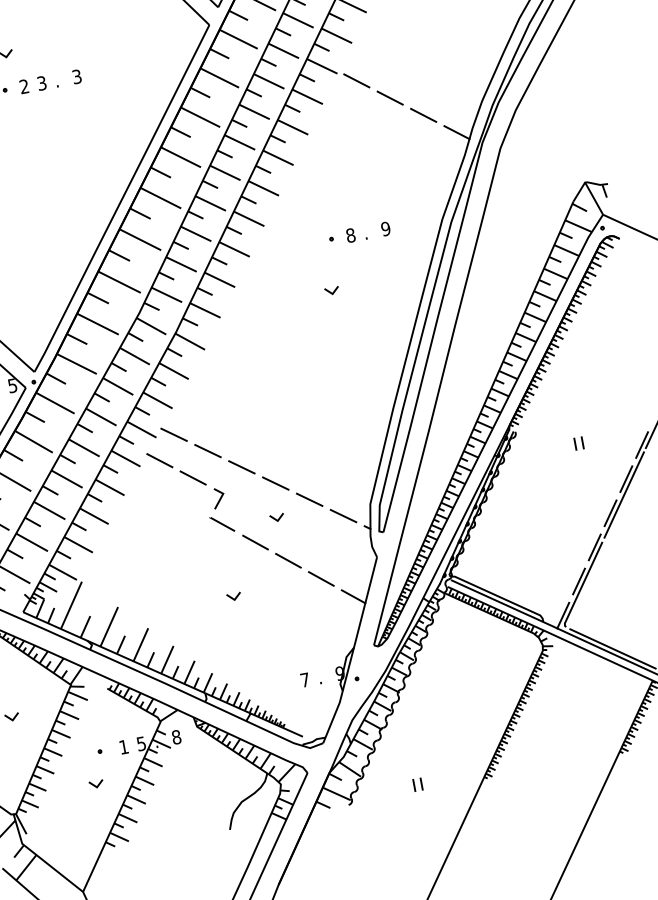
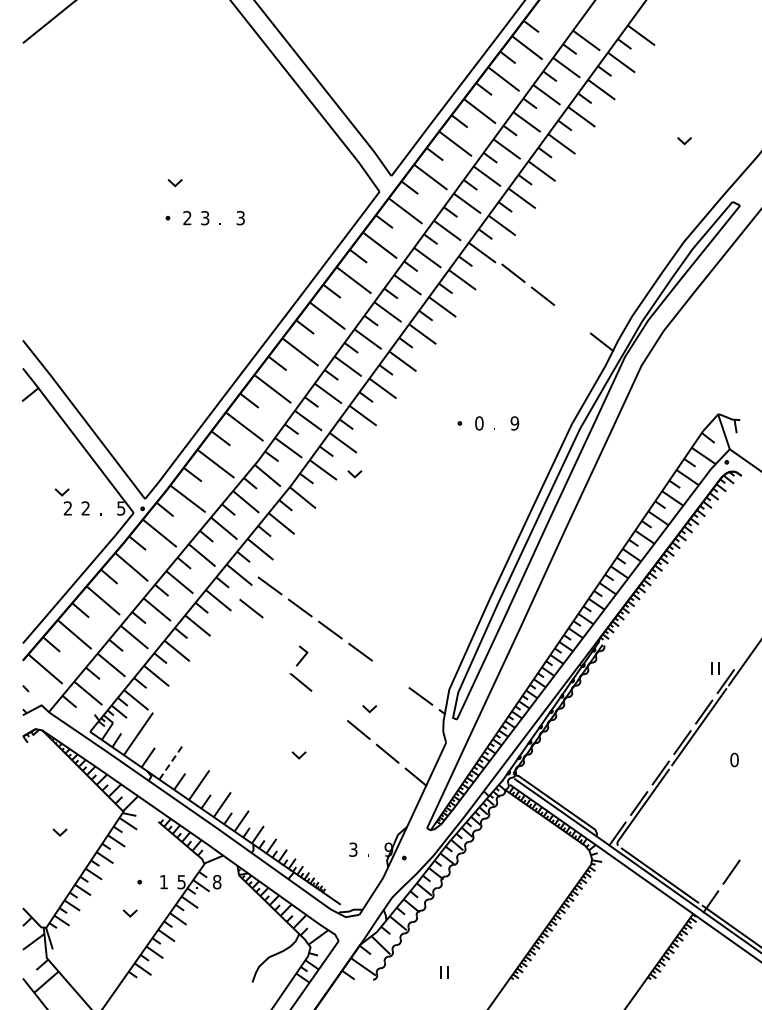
line: (423, 114) -> (572, 318), removed
text: (350, 235) -> (479, 423), 8 -> 0
line: (330, 291) -> (353, 474), moved
part: (579, 443) -> (715, 668), moved
line: (192, 477) -> (280, 631), removed
line: (309, 500) -> (390, 674), removed
line: (276, 518) -> (368, 709), moved
line: (255, 542) -> (329, 706), removed
line: (109, 626) -> (171, 761), solid -> dashed
text: (305, 679) -> (353, 849), 7 -> 3

